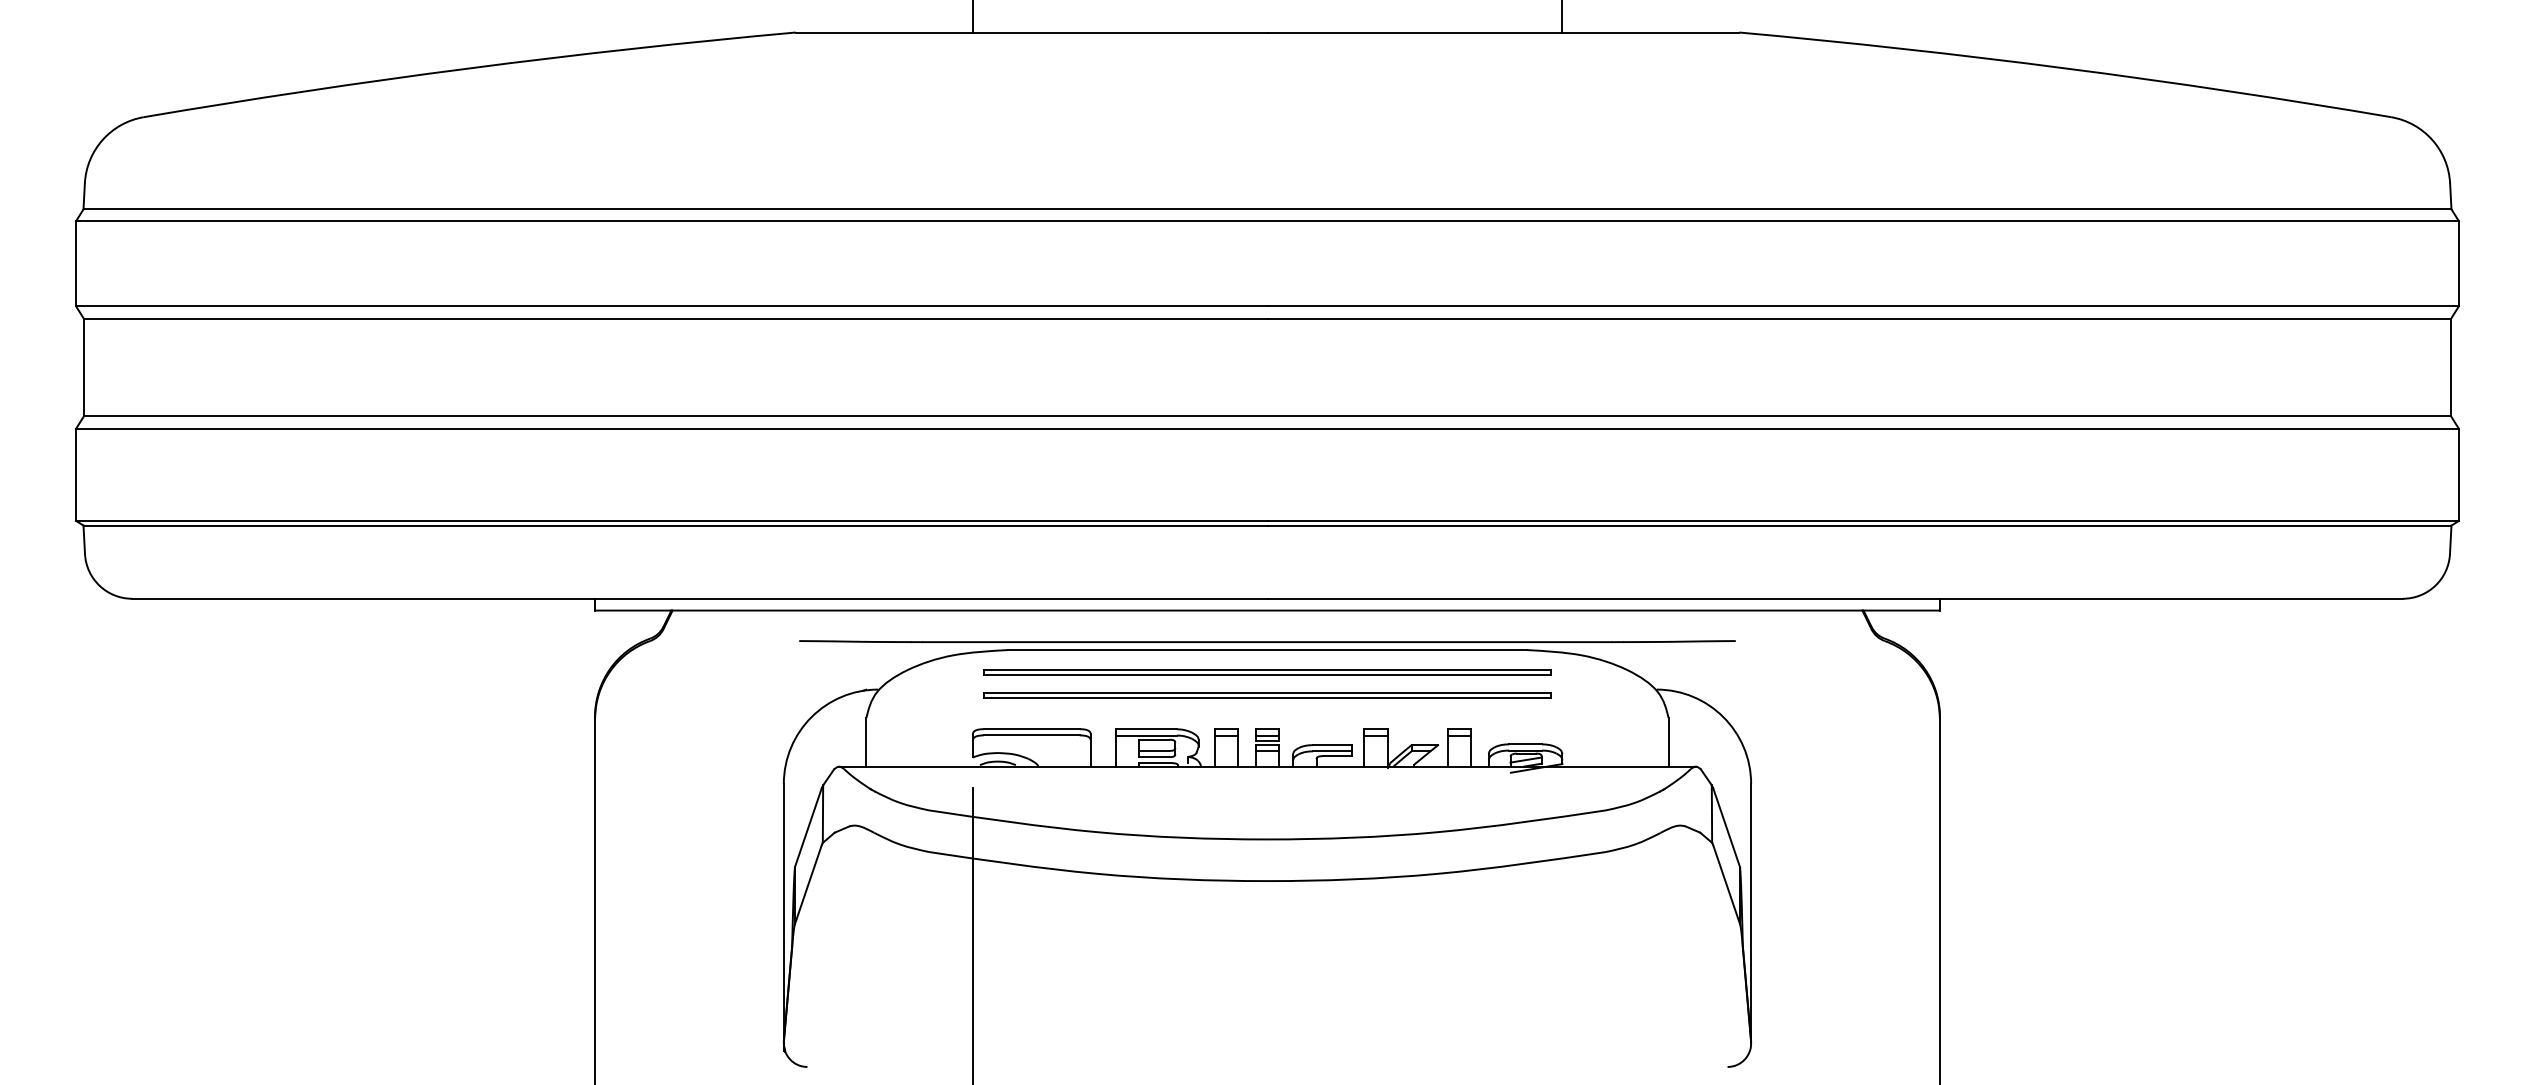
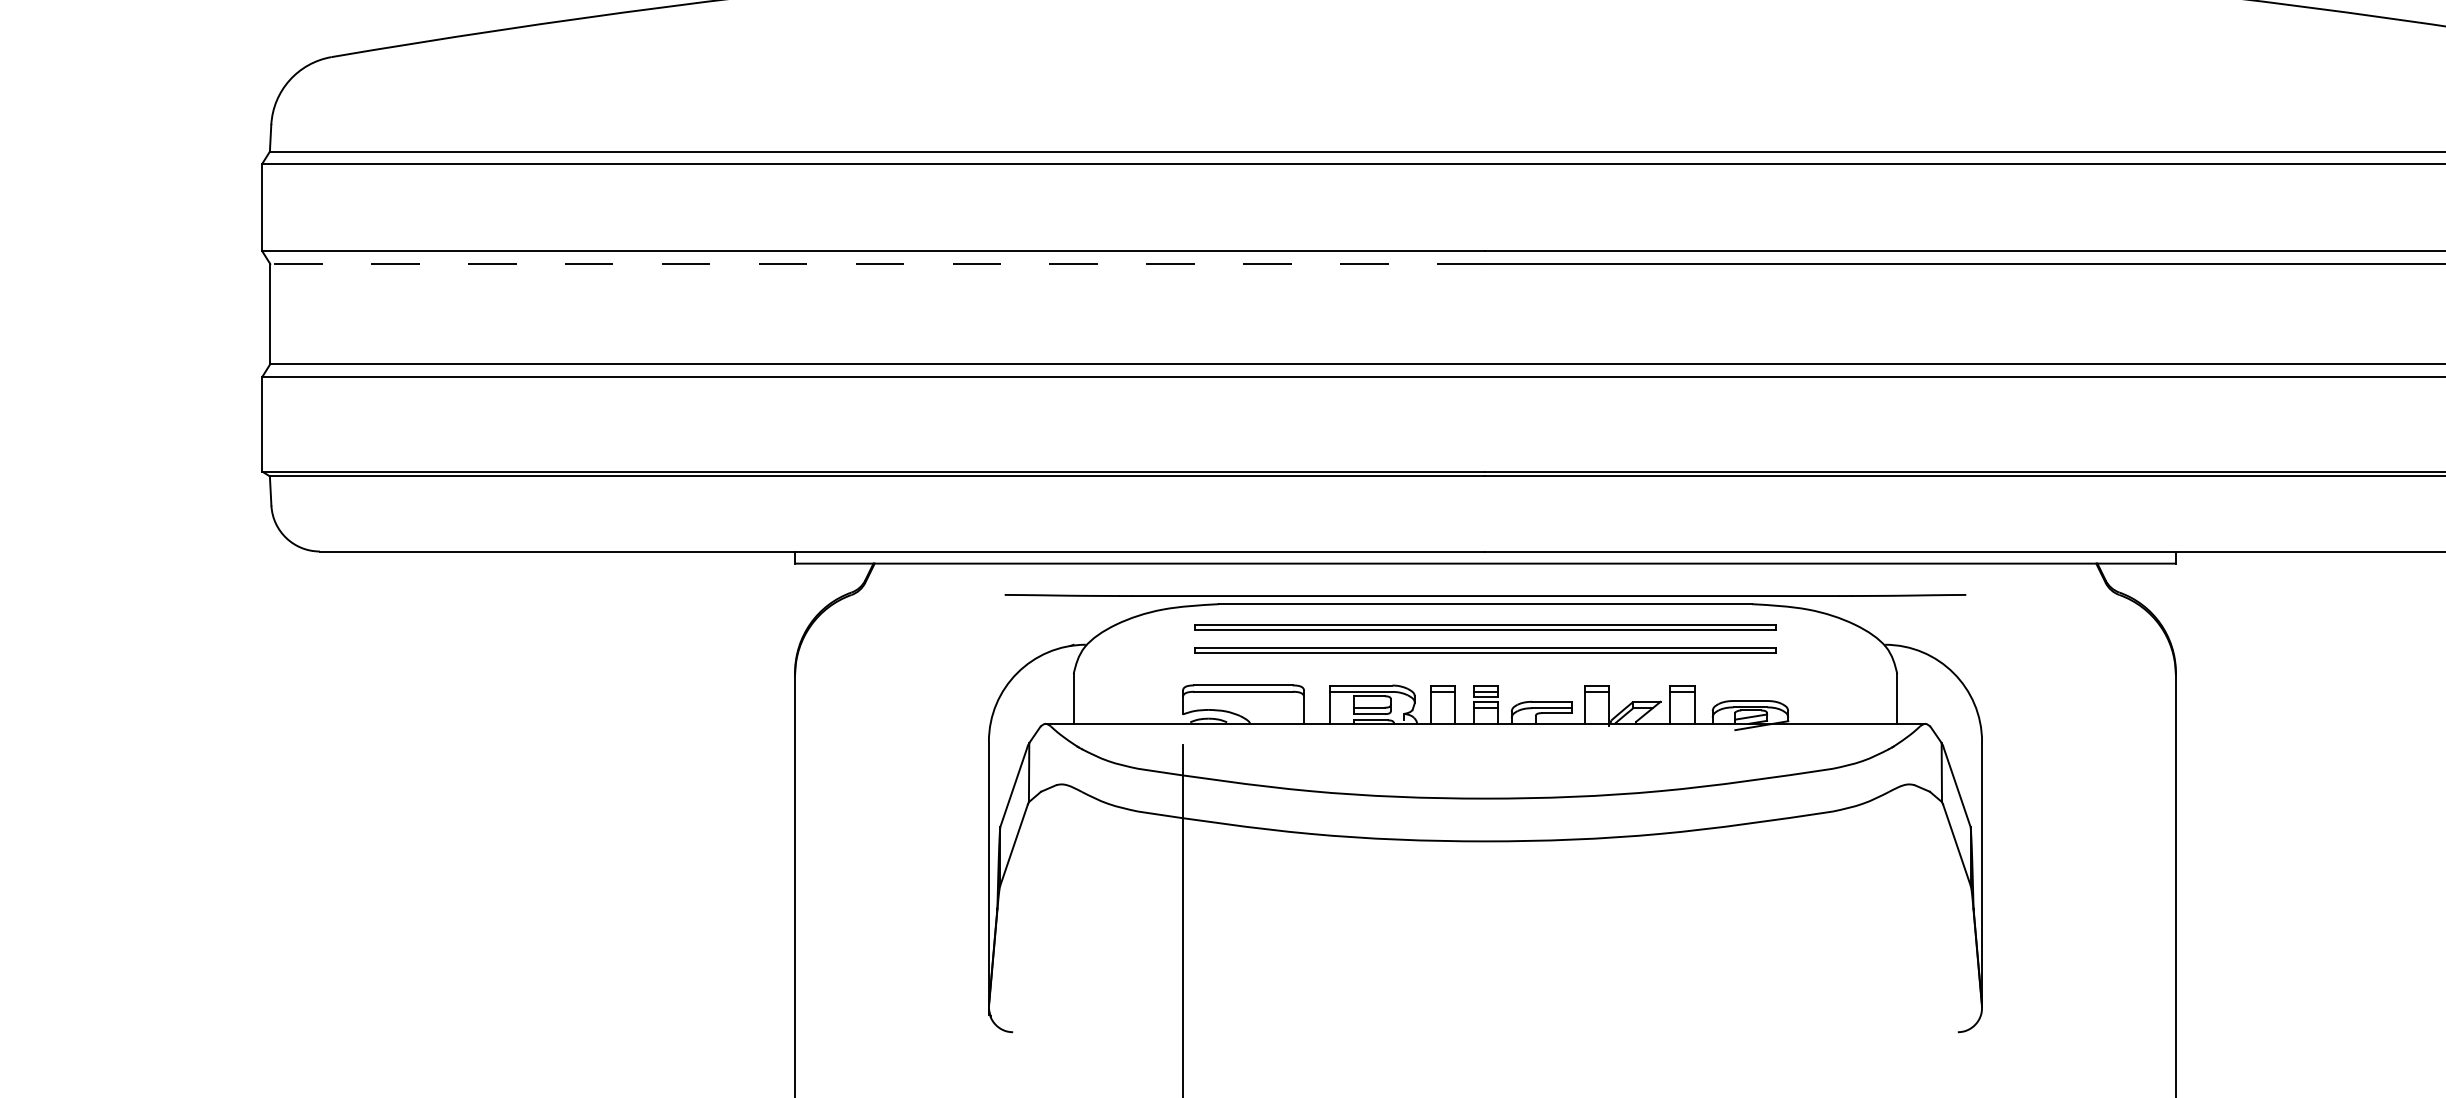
line: (675, 318) -> (877, 263), solid -> dashed

